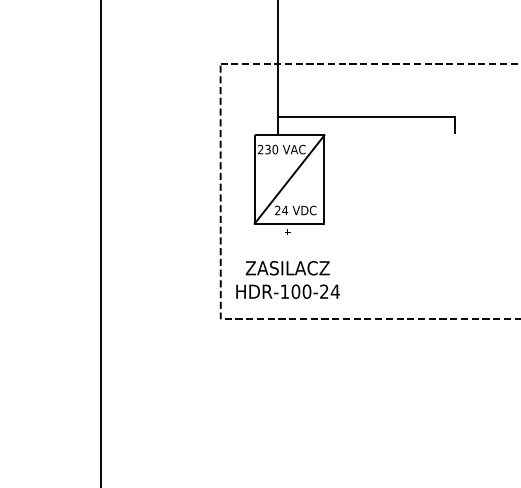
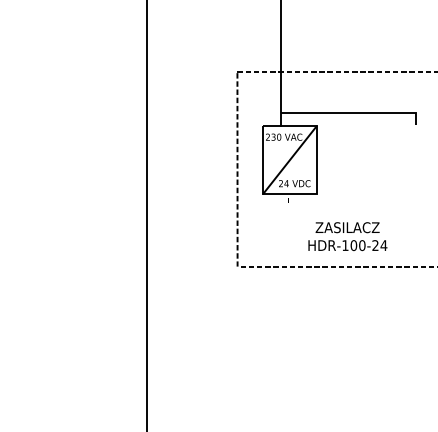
text: (287, 279) -> (347, 236), moved

